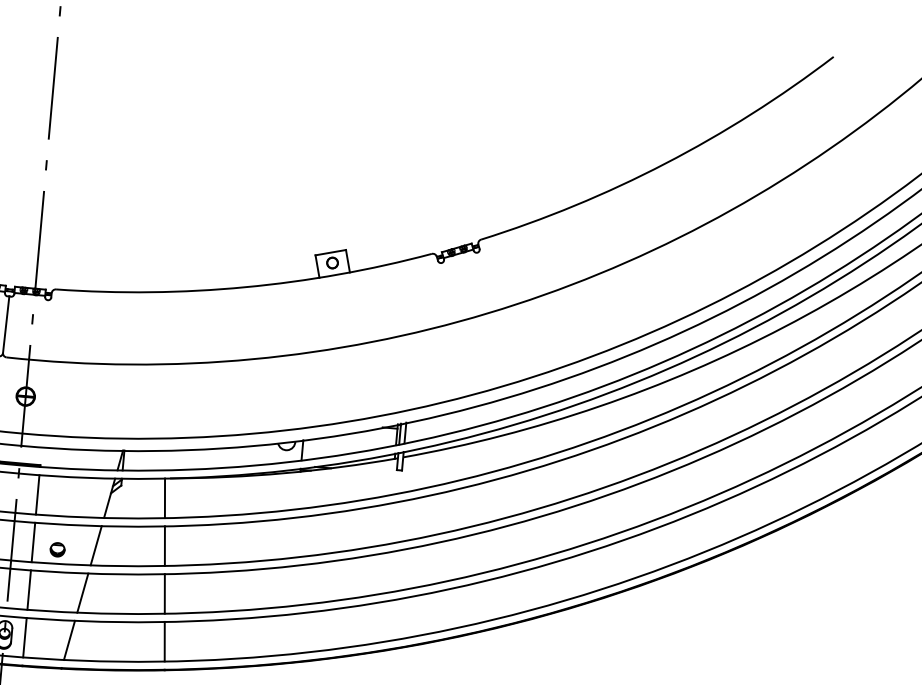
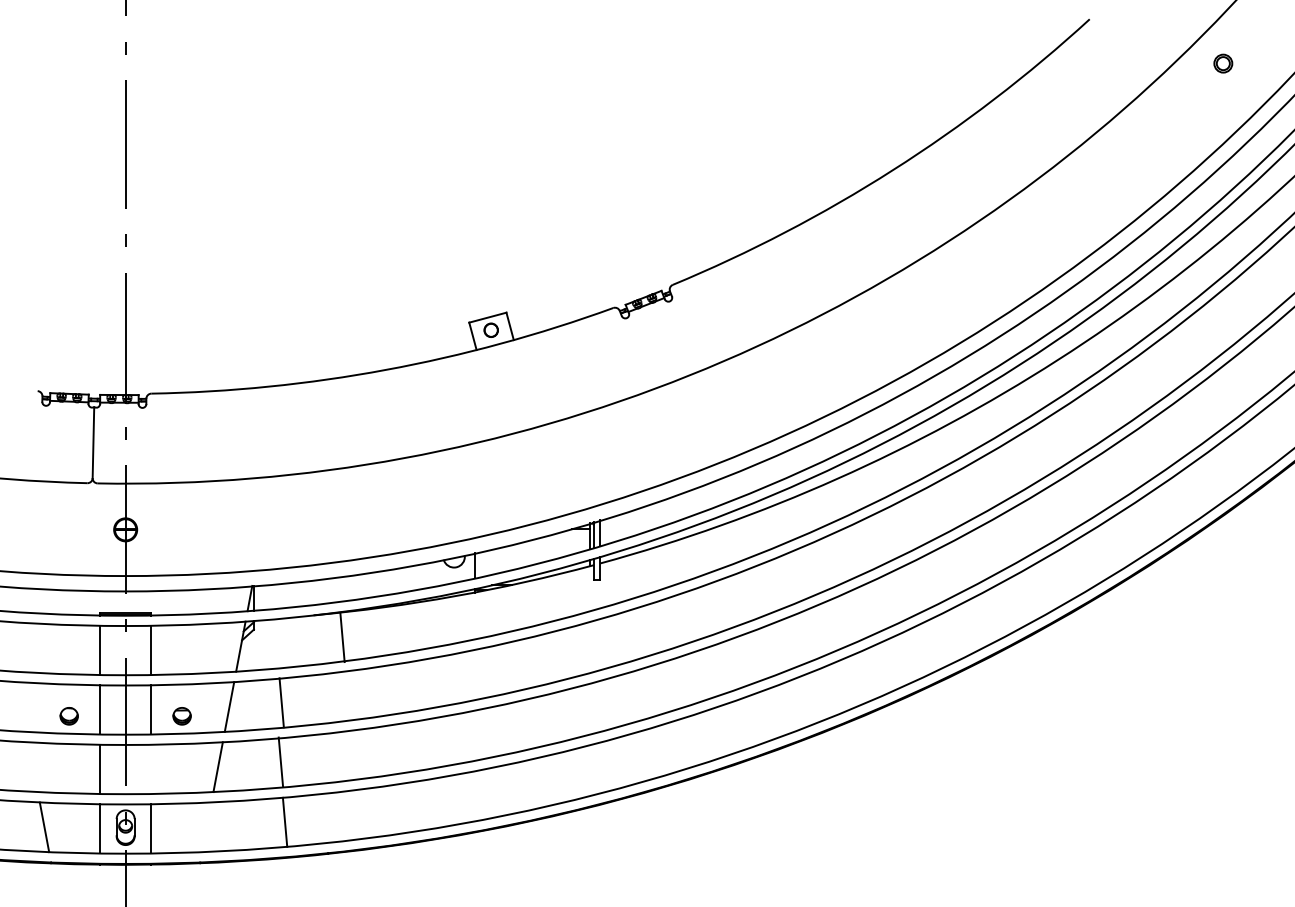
line: (164, 498) -> (342, 637), moved
line: (164, 545) -> (281, 702), moved
line: (29, 589) -> (151, 768), removed
line: (164, 593) -> (280, 761), moved
line: (69, 640) -> (206, 827), removed
line: (164, 640) -> (284, 821), moved

